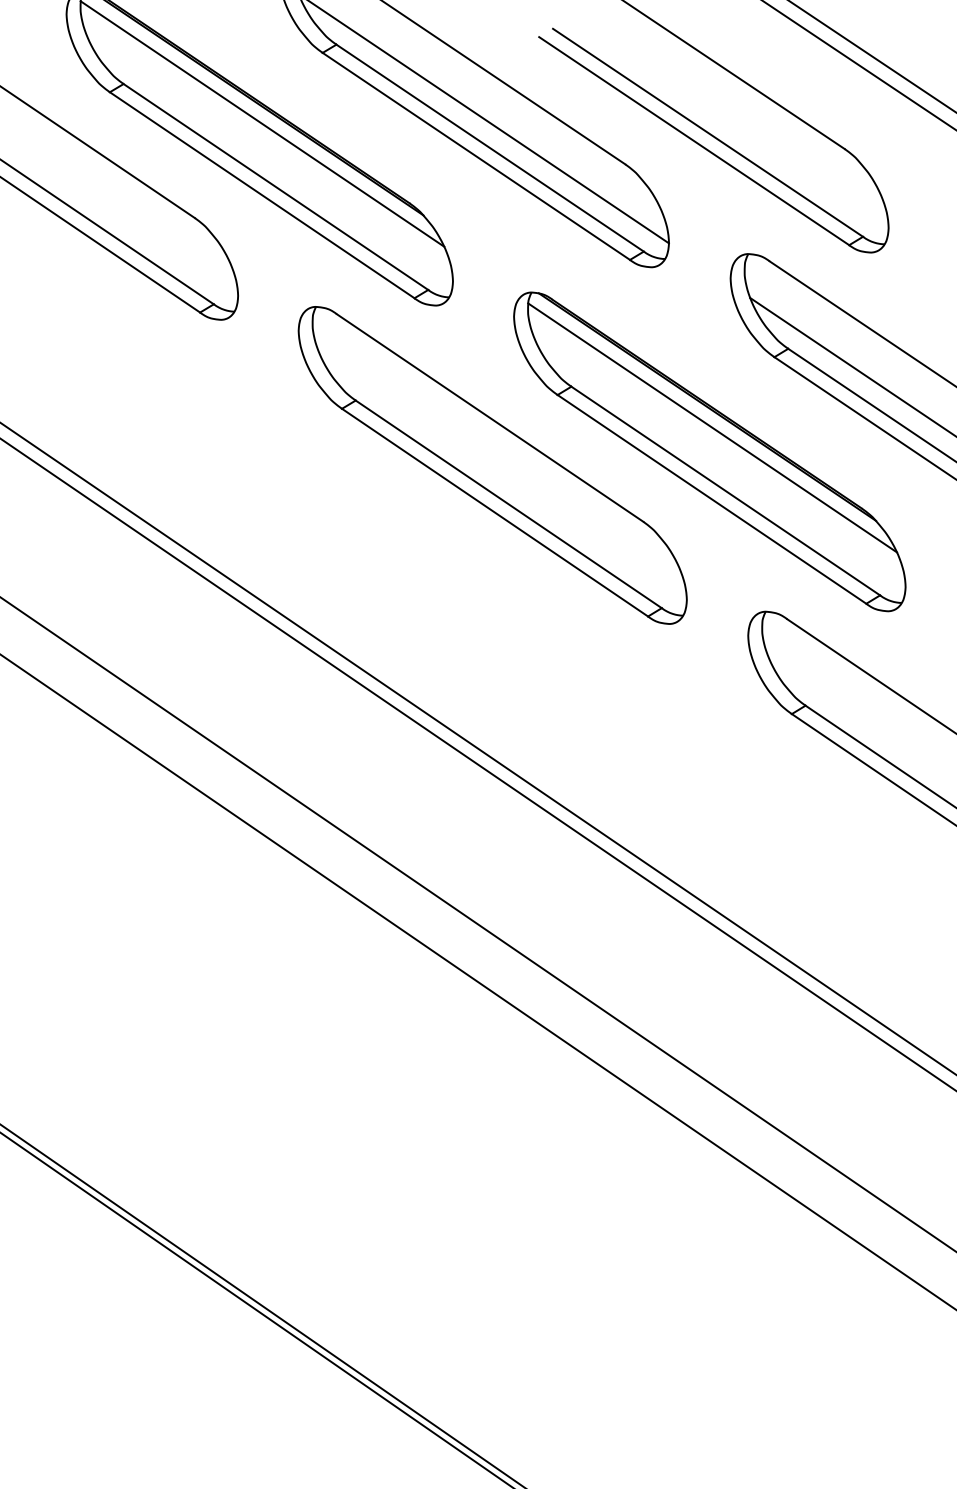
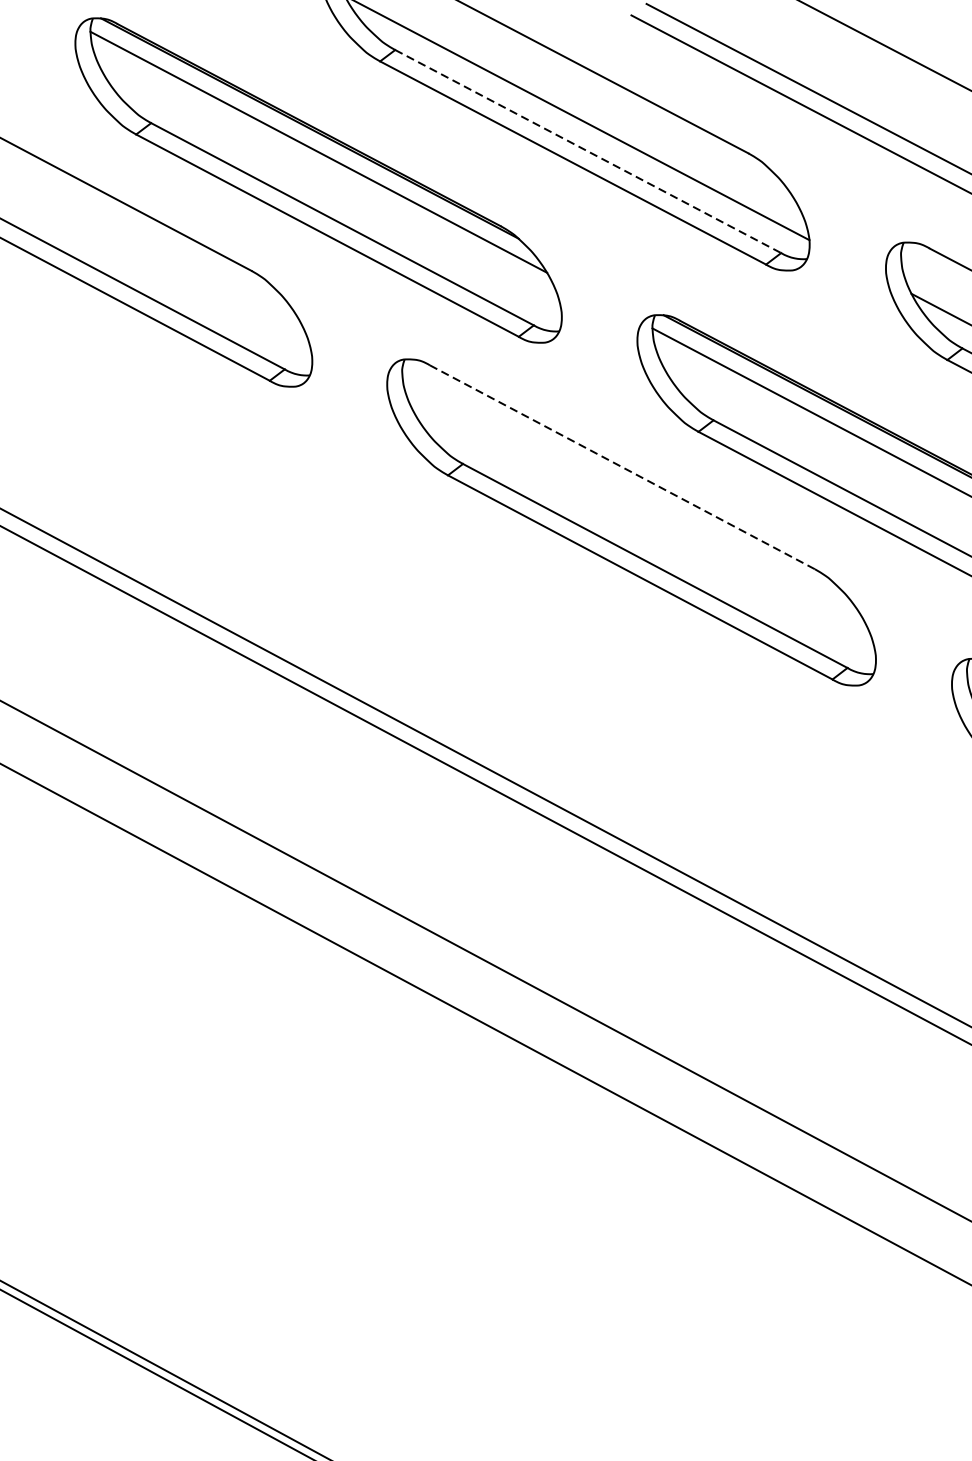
line: (490, 148) -> (588, 151), solid -> dashed
line: (490, 418) -> (622, 467), solid -> dashed

